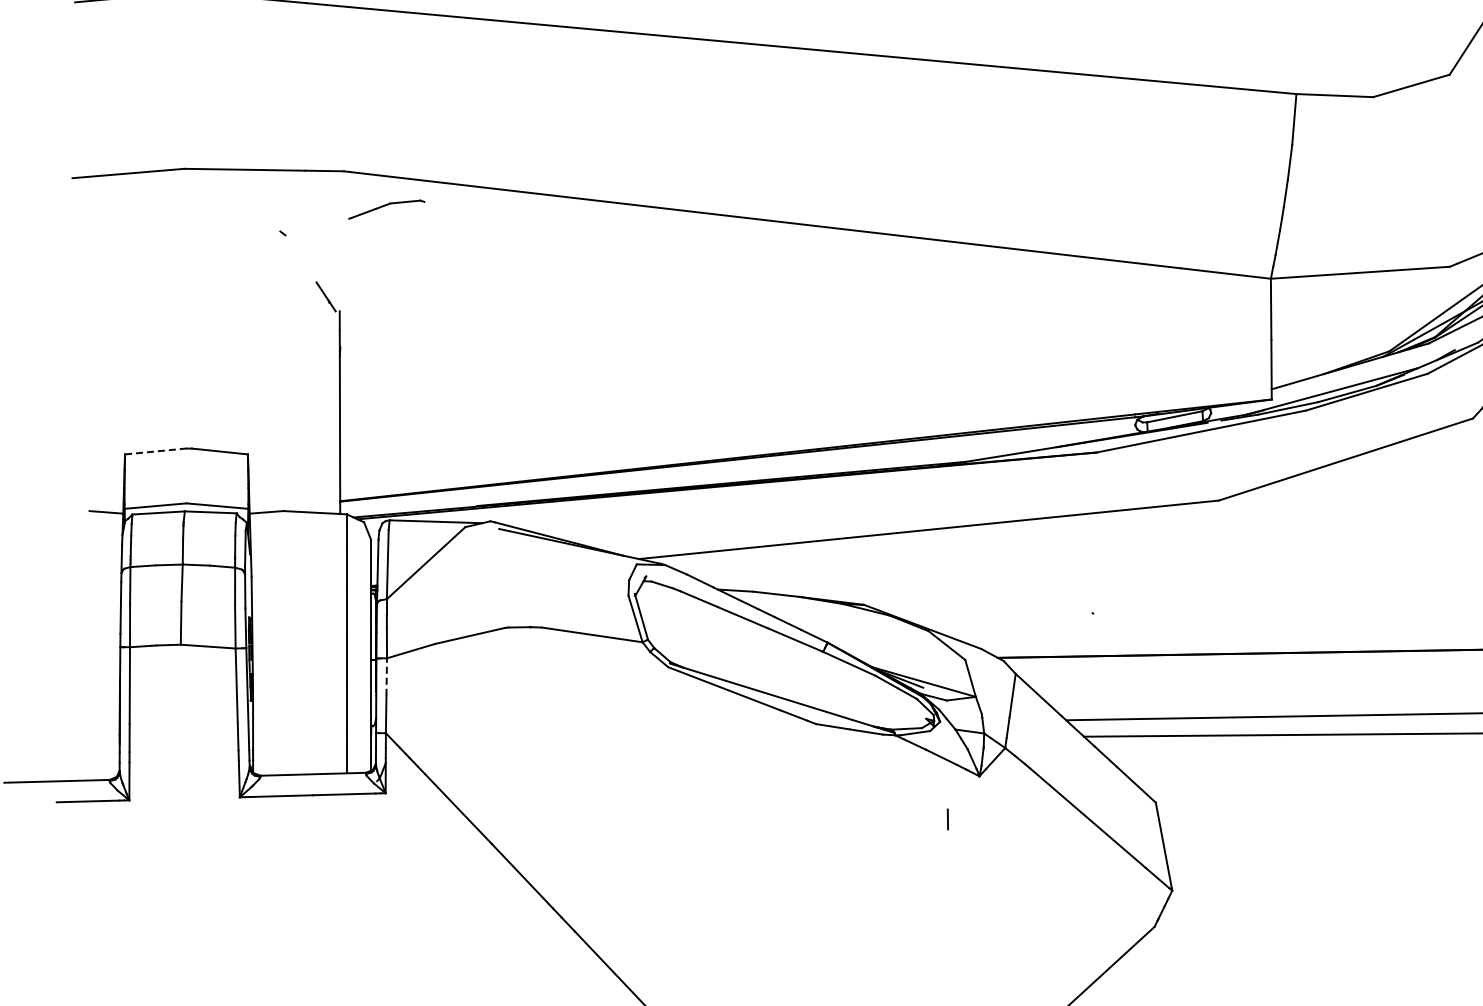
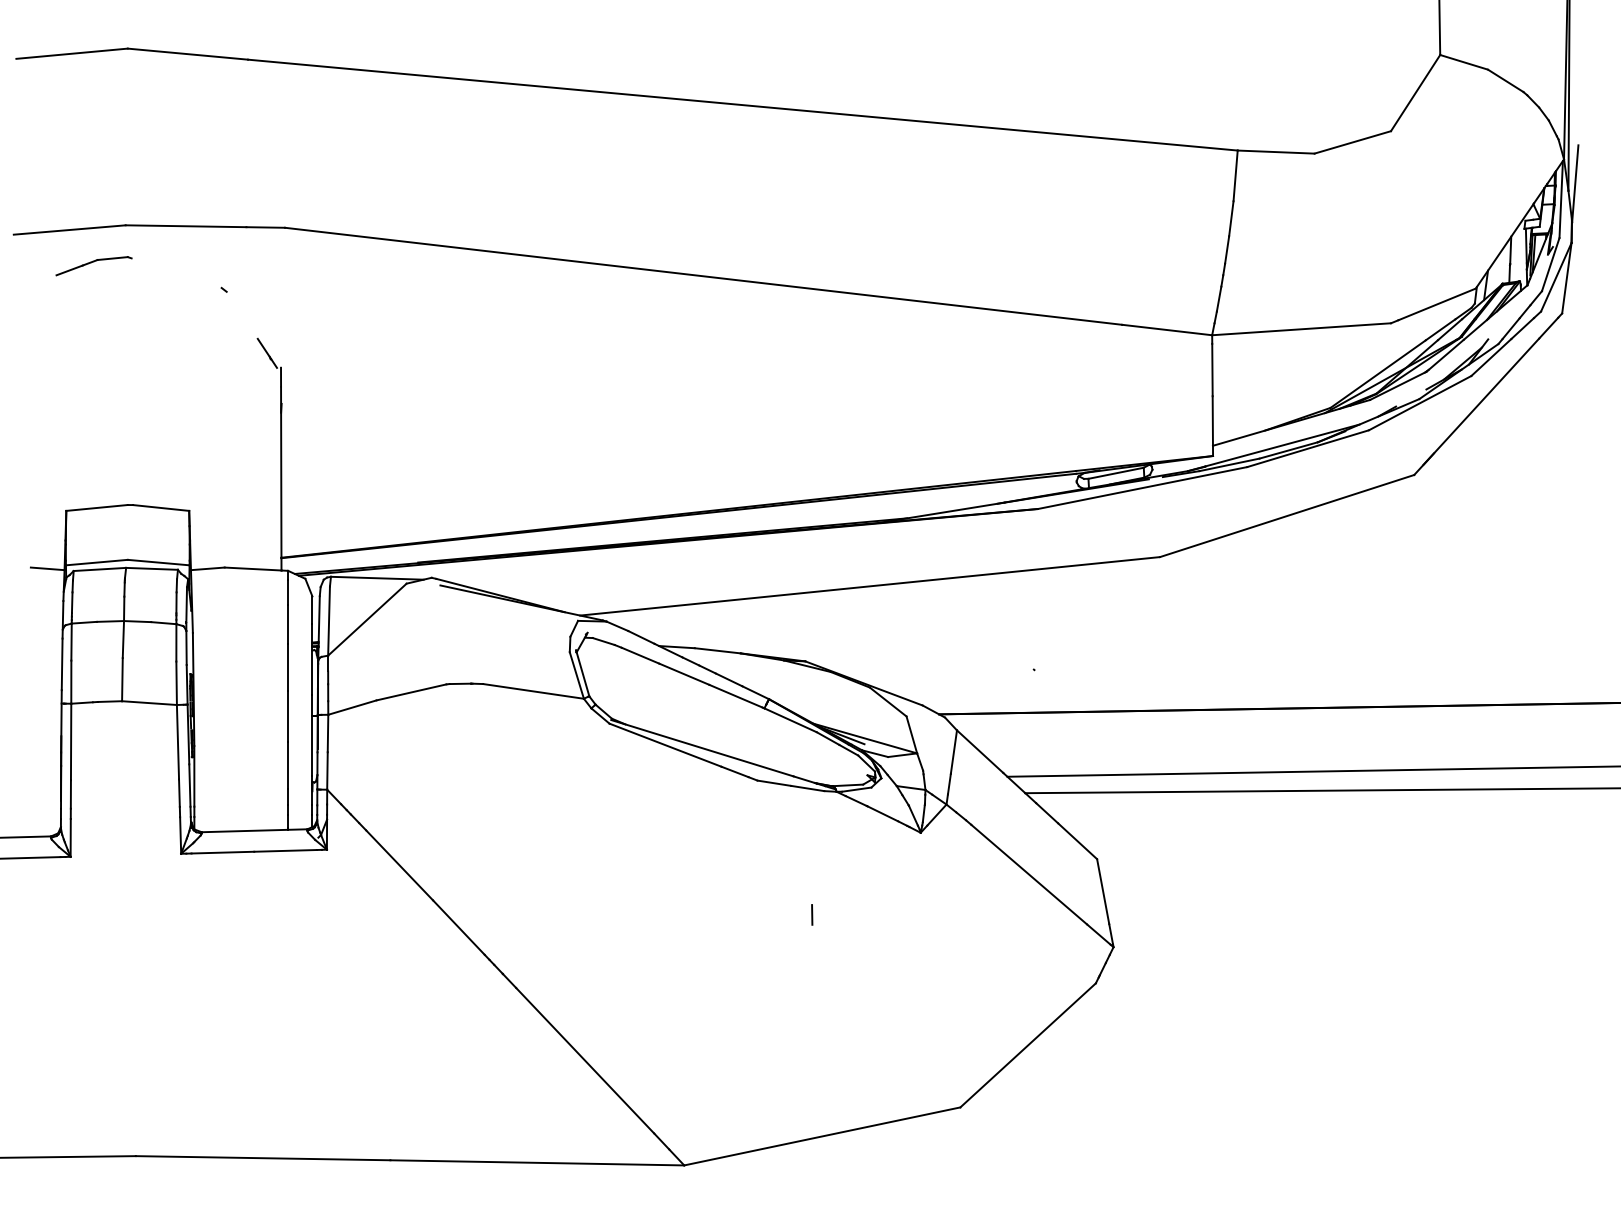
part: (386, 210) -> (93, 266), moved
line: (156, 451) -> (97, 507), dashed -> solid
line: (387, 677) -> (328, 733), dashed -> solid
line: (948, 819) -> (812, 914), moved

